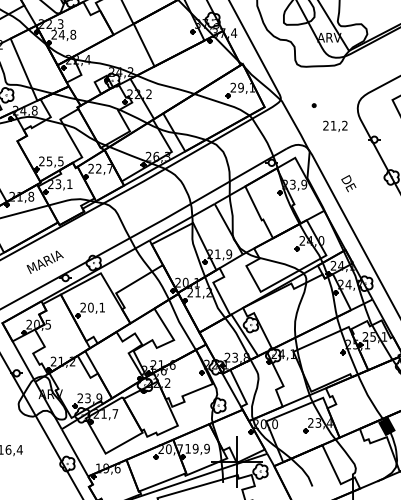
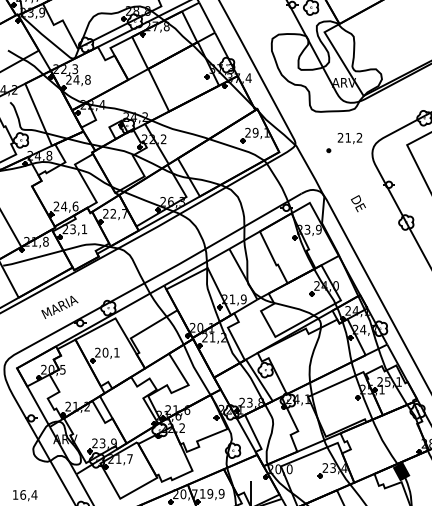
text: (334, 126) -> (349, 138), moved
text: (54, 161) -> (69, 206), 25,5 -> 24,6
text: (348, 183) -> (358, 203), moved

